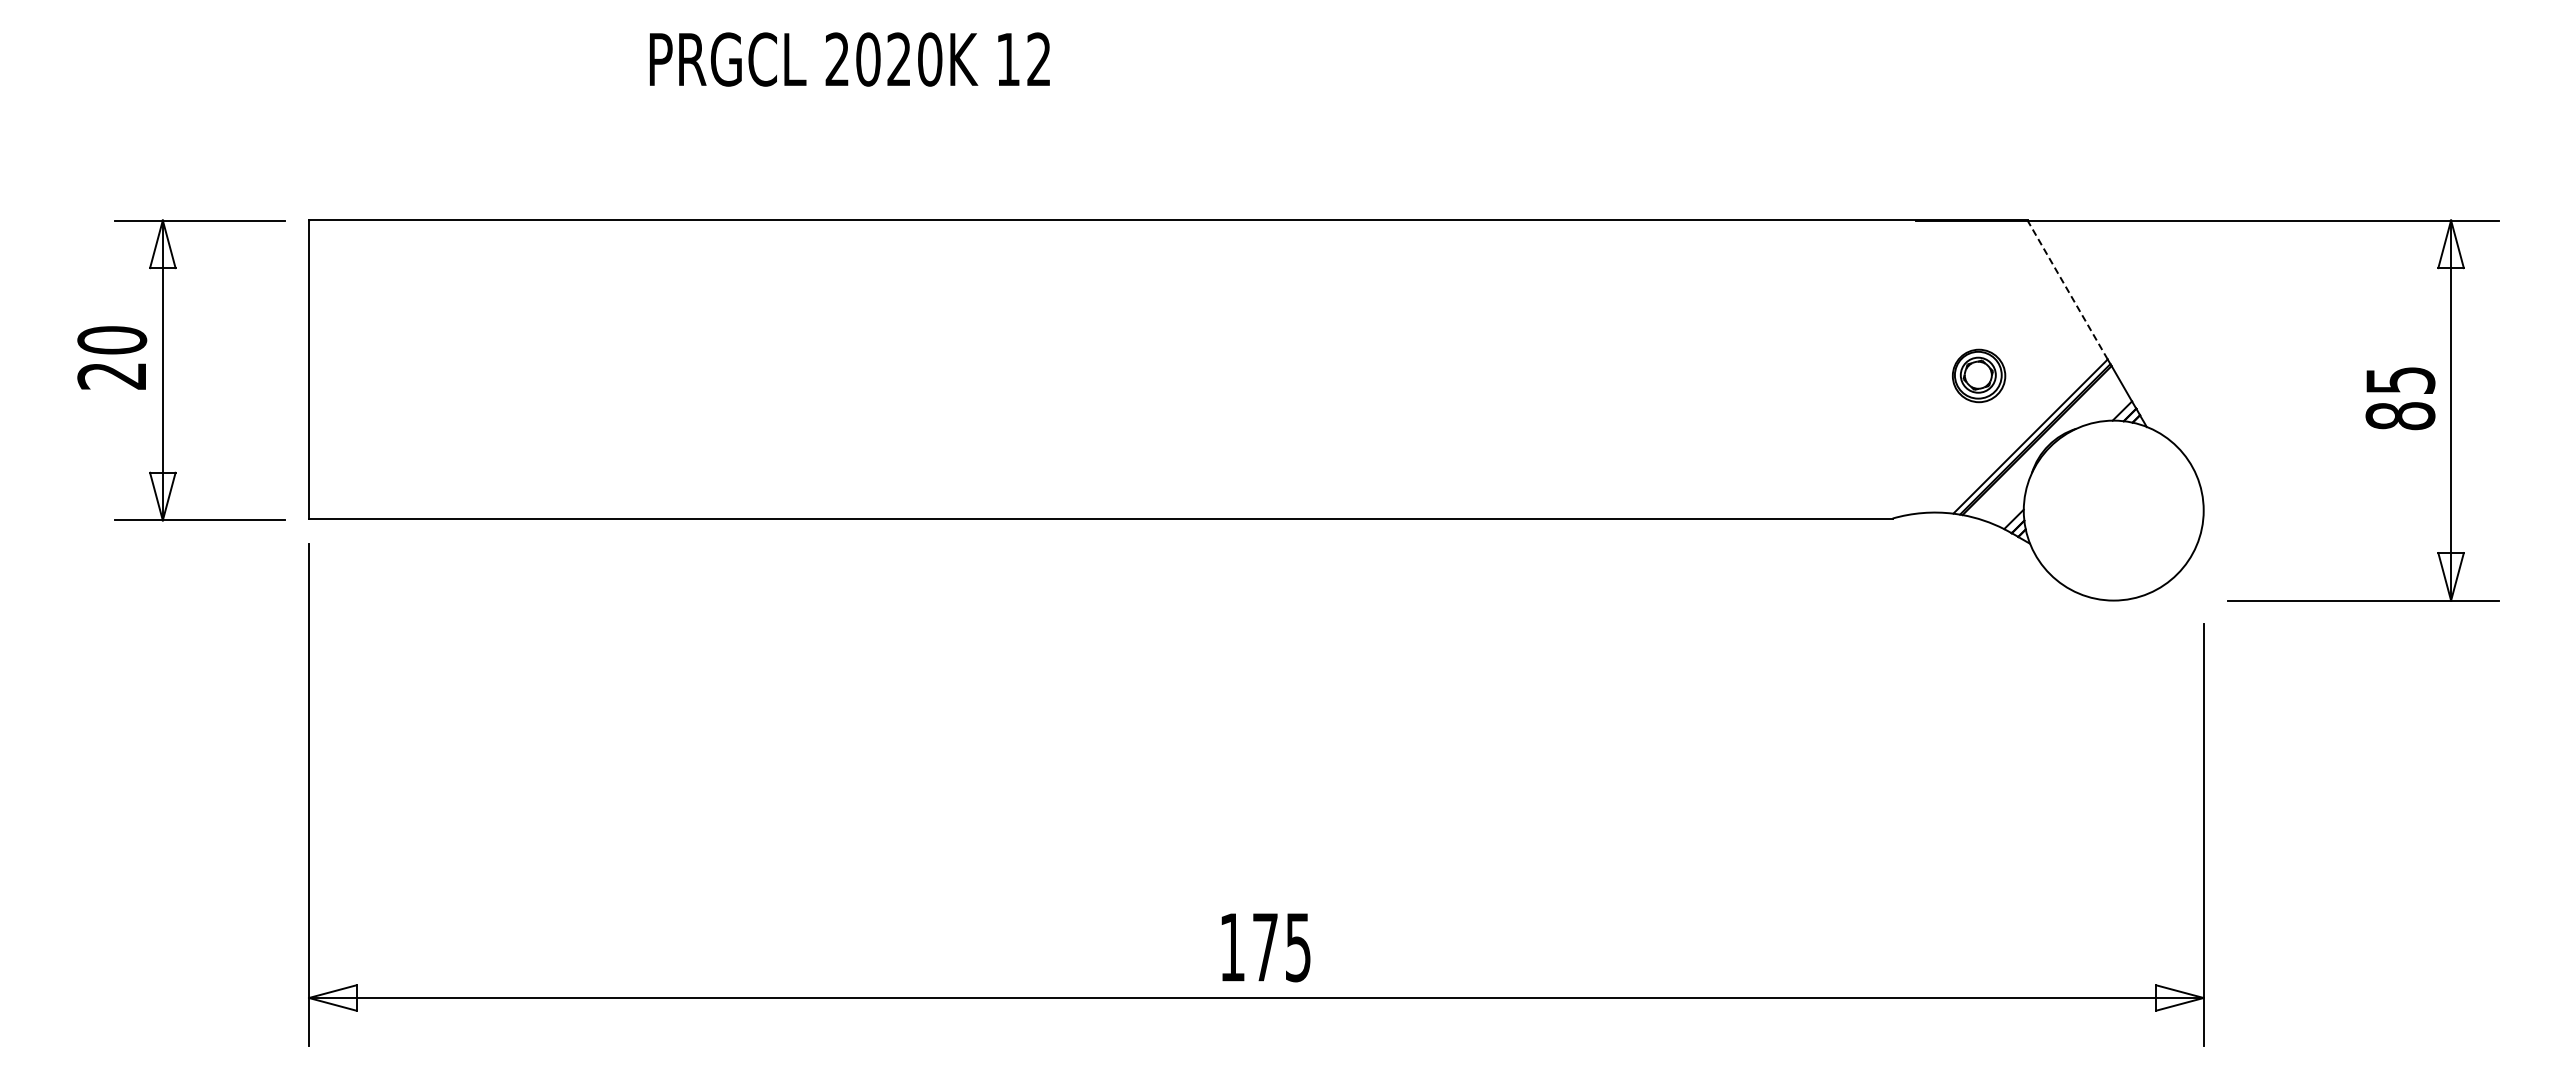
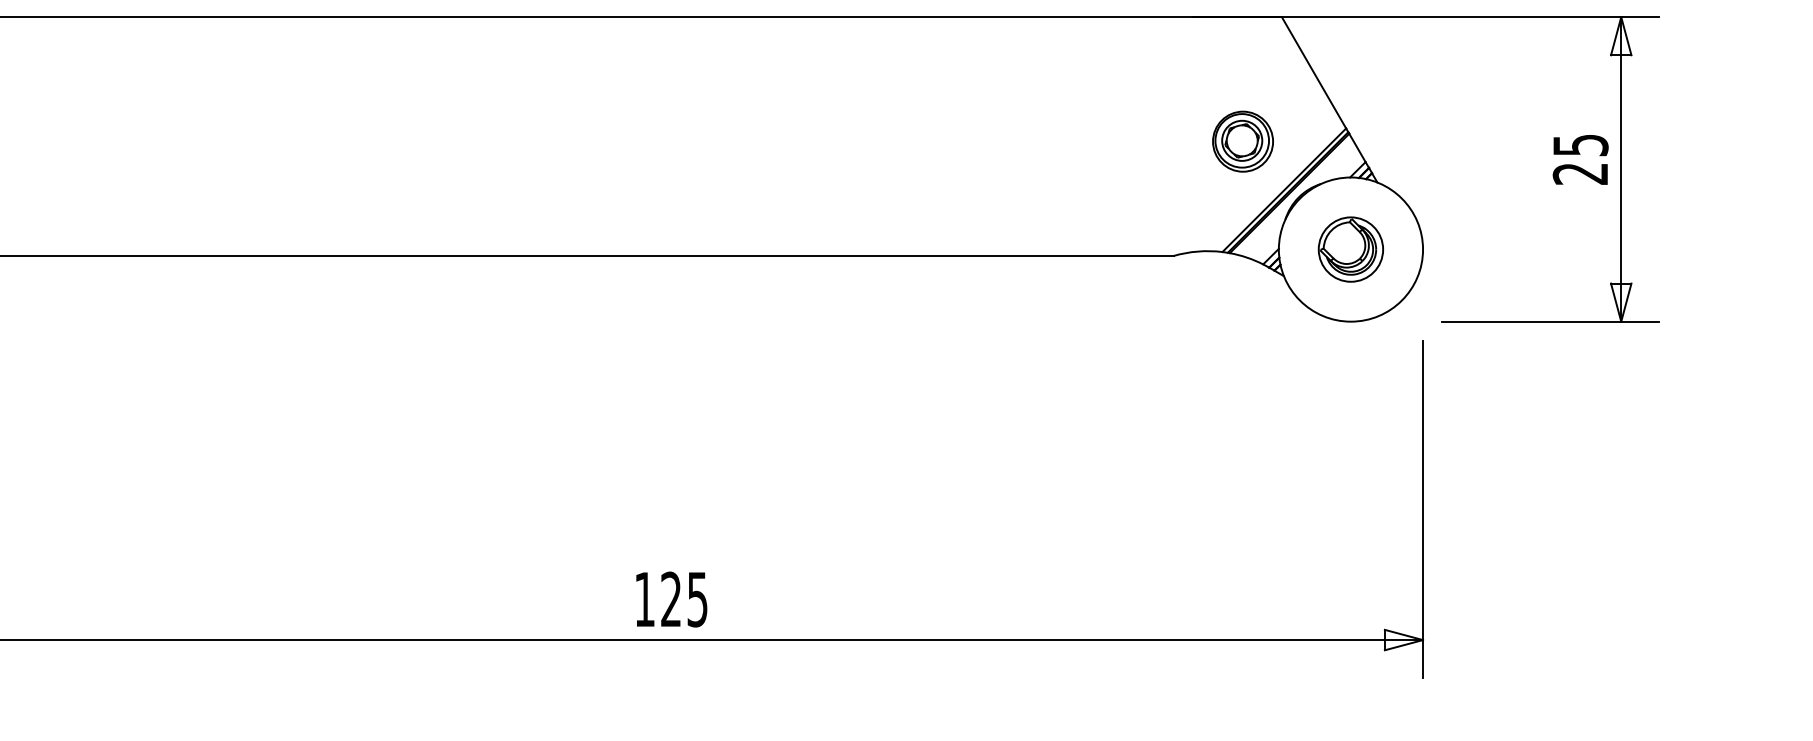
line: (2067, 289) -> (1313, 72), dashed -> solid
part: (1978, 375) -> (1242, 141), size x1.43
text: (2400, 416) -> (1580, 174), 85 -> 25
part: (2113, 510) -> (1350, 249), added
text: (1264, 946) -> (670, 598), 175 -> 125

